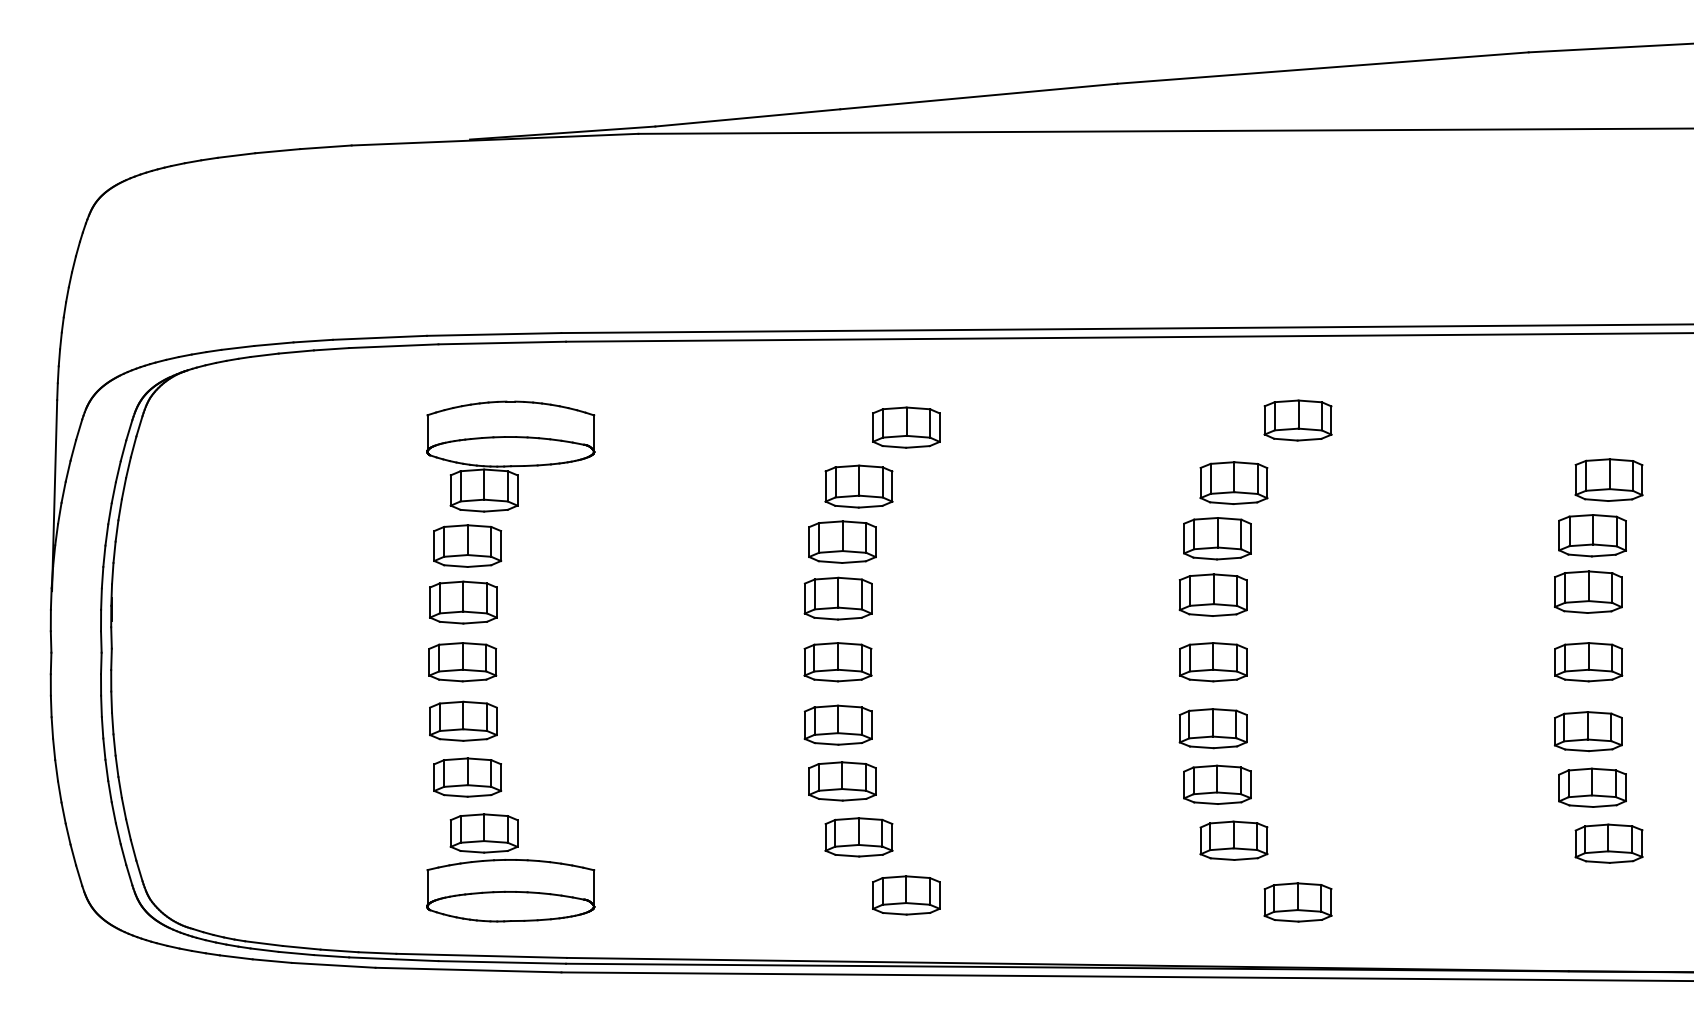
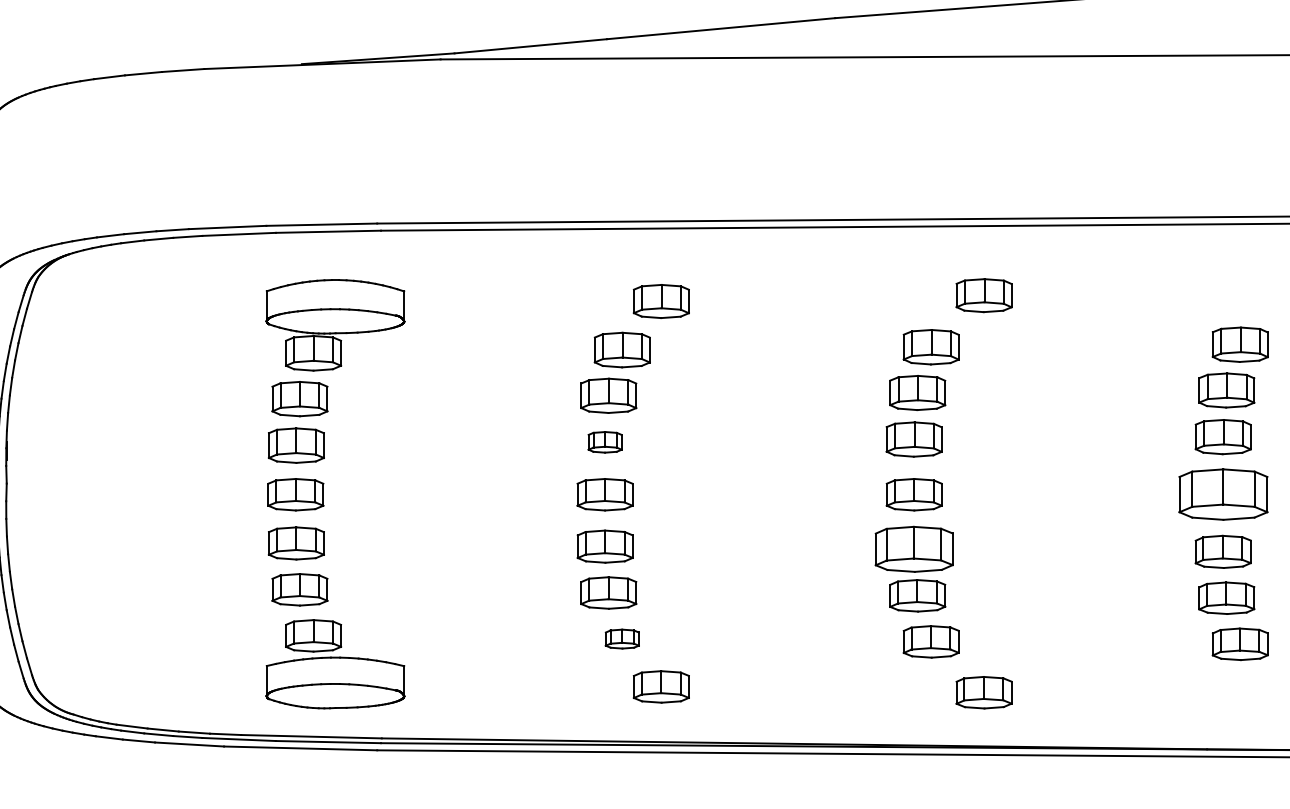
part: (837, 598) -> (604, 442), size x0.6
part: (1588, 662) -> (1223, 494), size x1.6
part: (1212, 728) -> (913, 549), size x1.4
part: (858, 837) -> (621, 639), size x0.6

